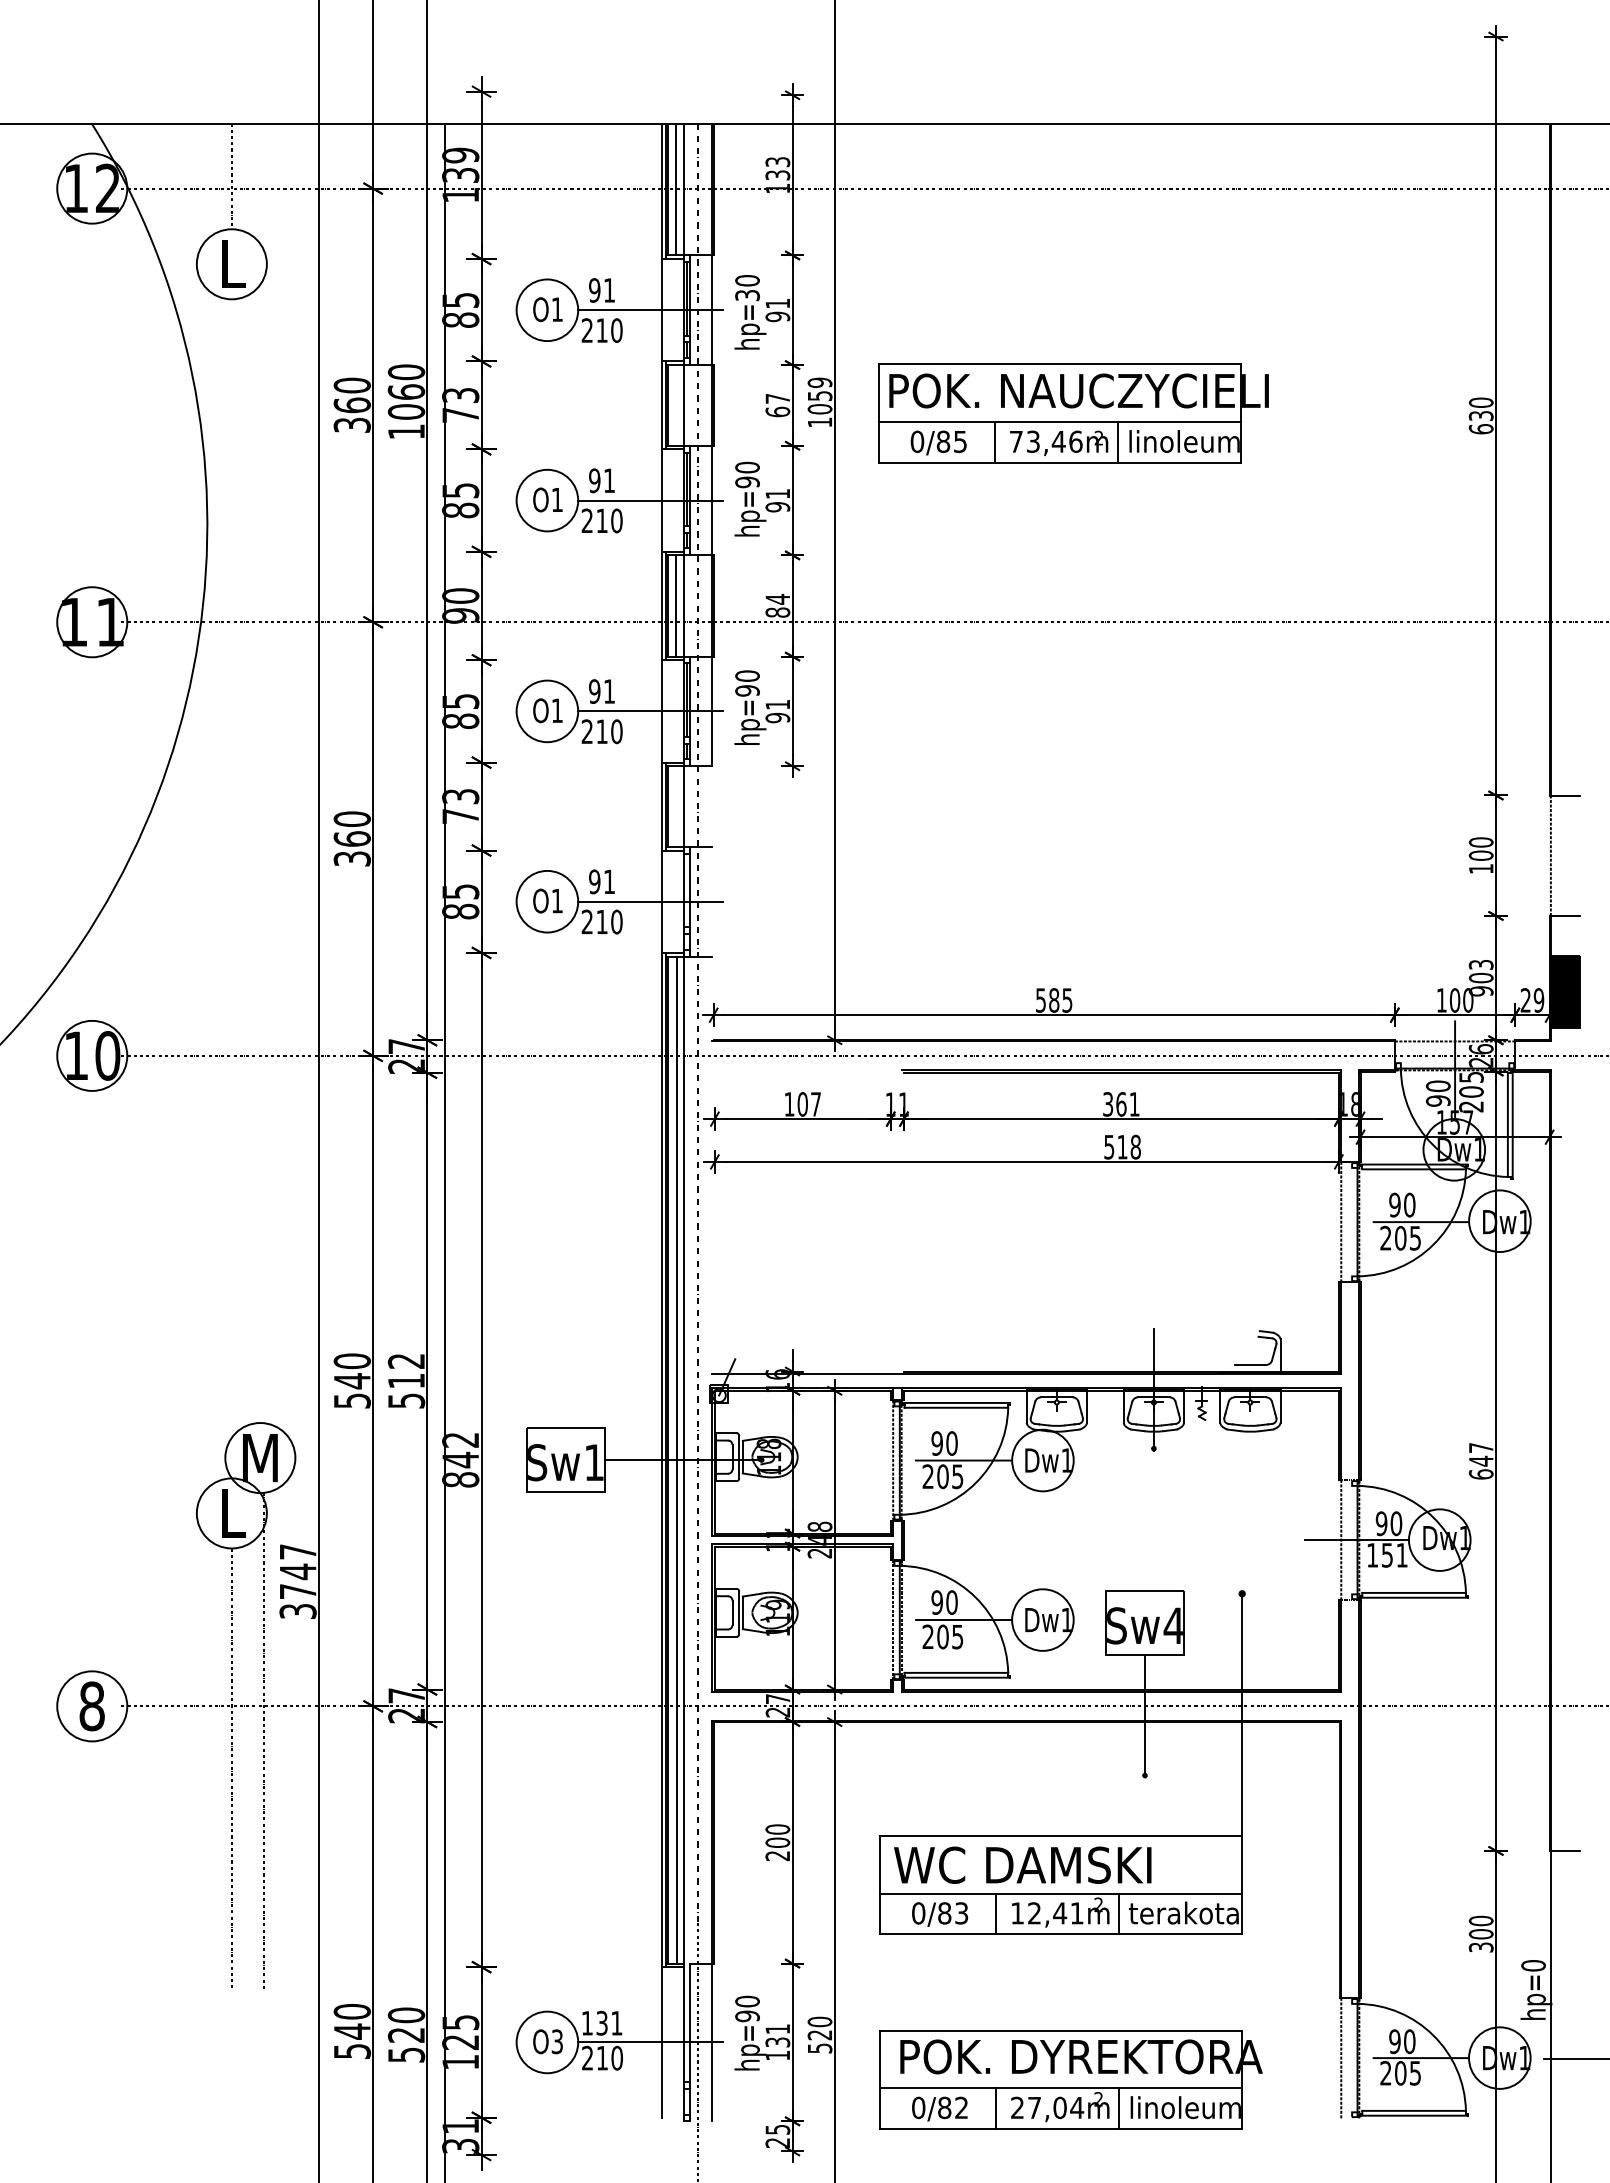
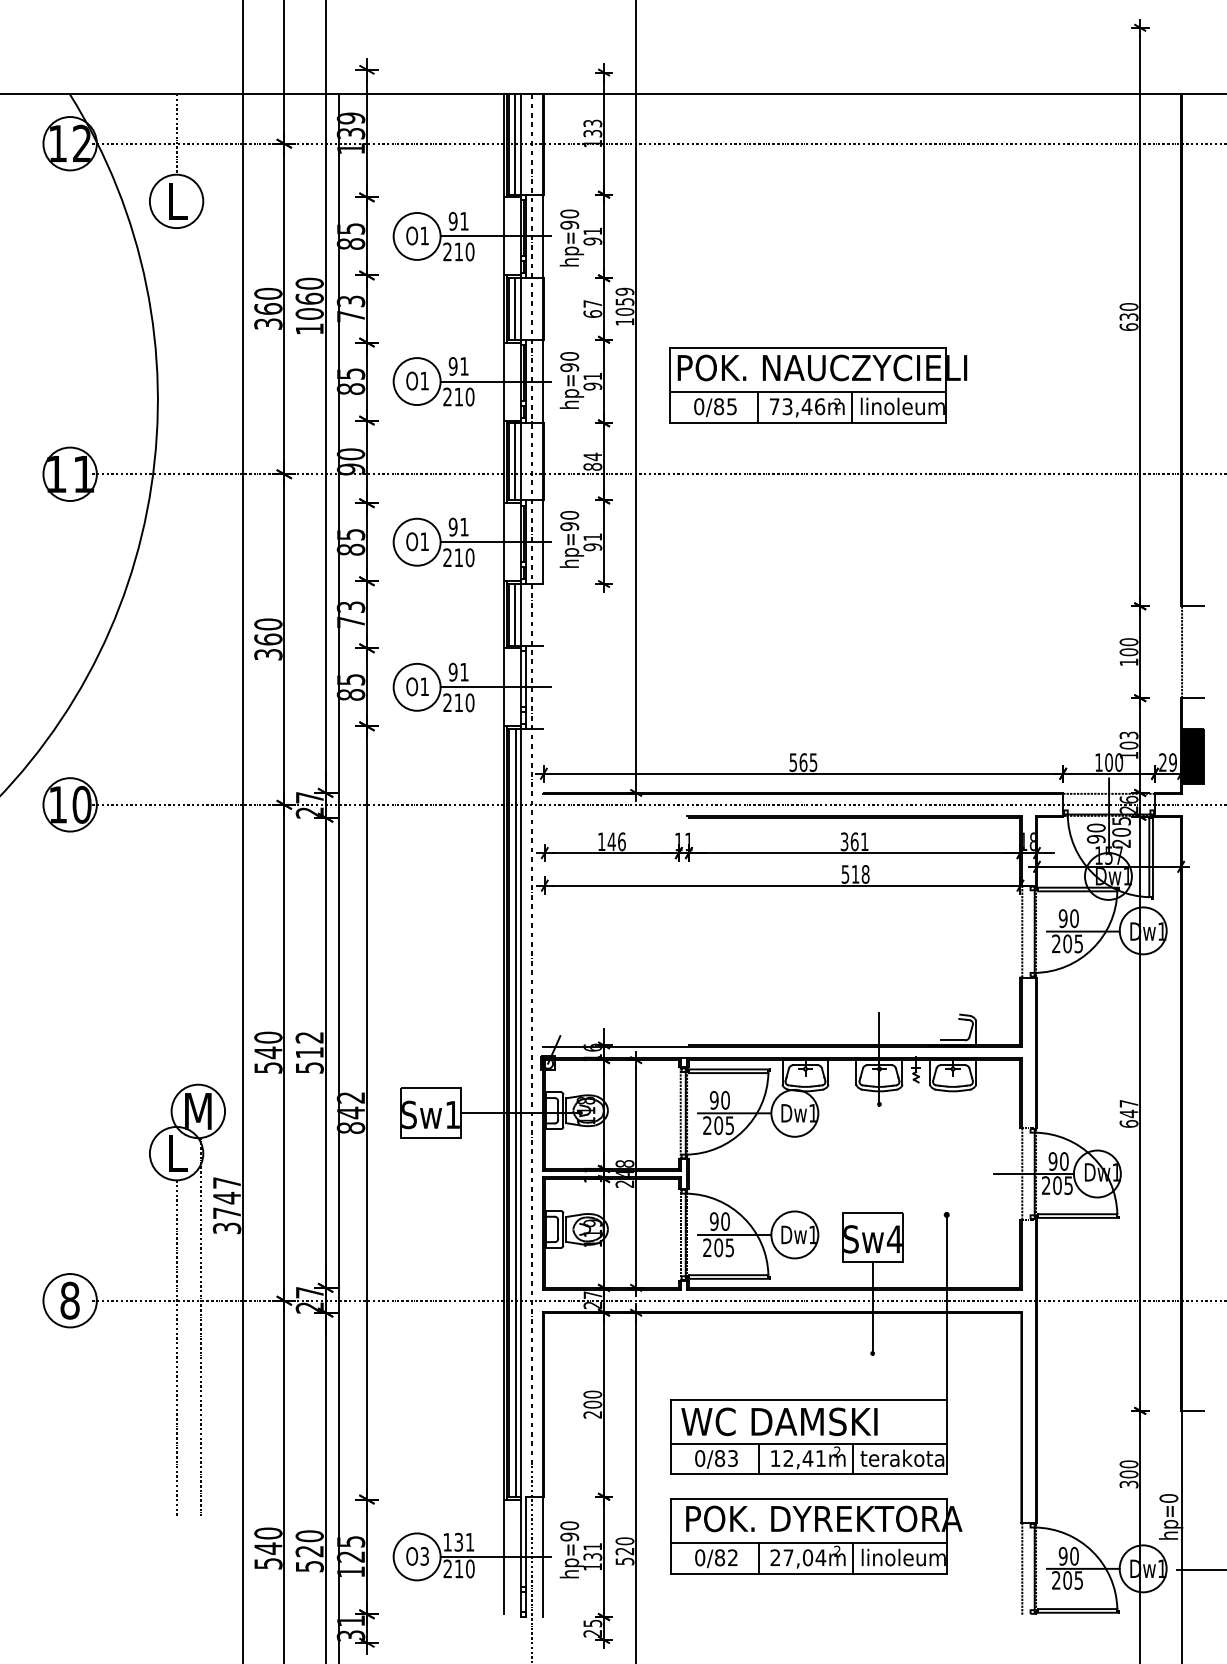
text: (747, 294) -> (569, 224), hp=30 -> hp=90
line: (675, 404) -> (514, 308), added
part: (1073, 413) -> (818, 385), moved
line: (675, 806) -> (514, 614), added
text: (1480, 991) -> (1128, 755), 903 -> 103
text: (1054, 1000) -> (803, 762), 585 -> 565
text: (808, 1103) -> (616, 841), 107 -> 146
text: (1387, 1555) -> (1057, 1185), 151 -> 205
part: (1071, 2079) -> (816, 1536), moved

